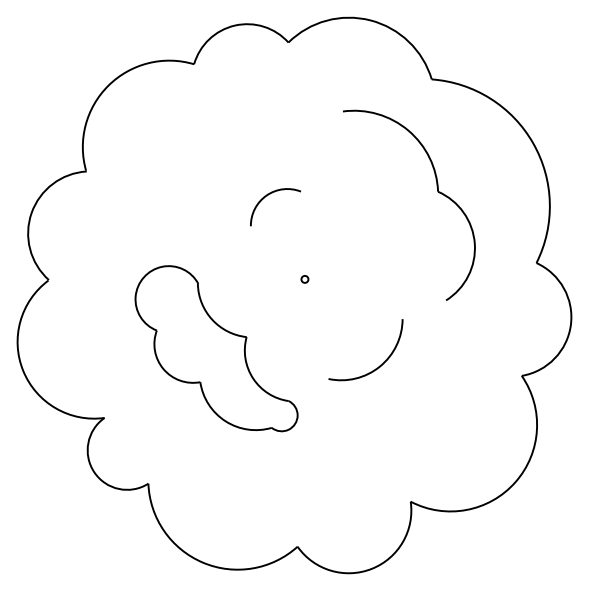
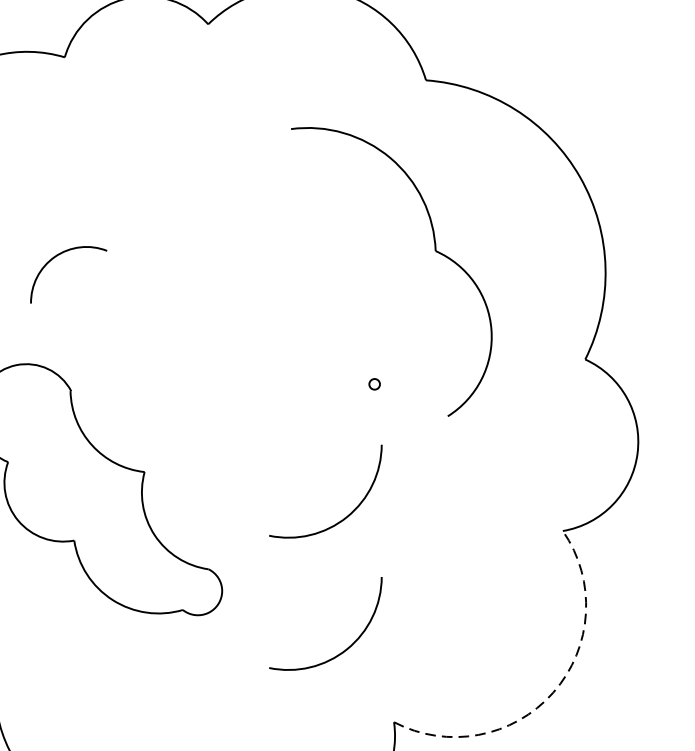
arc: (267, 196) -> (56, 258), moved
circle: (304, 279) -> (373, 384), moved
arc: (380, 451) -> (348, 645), added
arc: (515, 482) -> (553, 693), solid -> dashed

